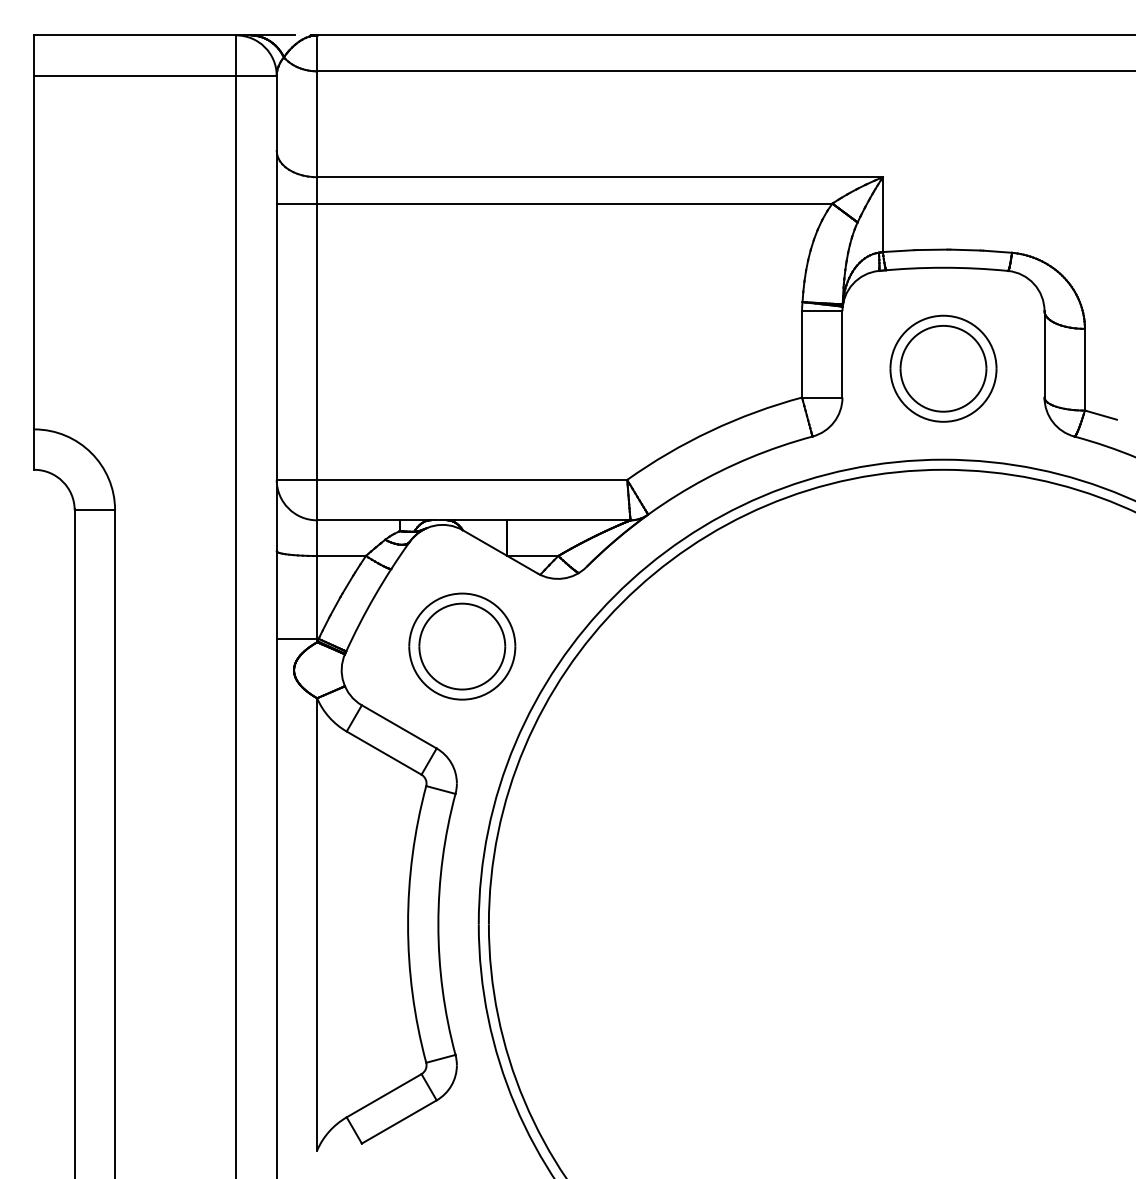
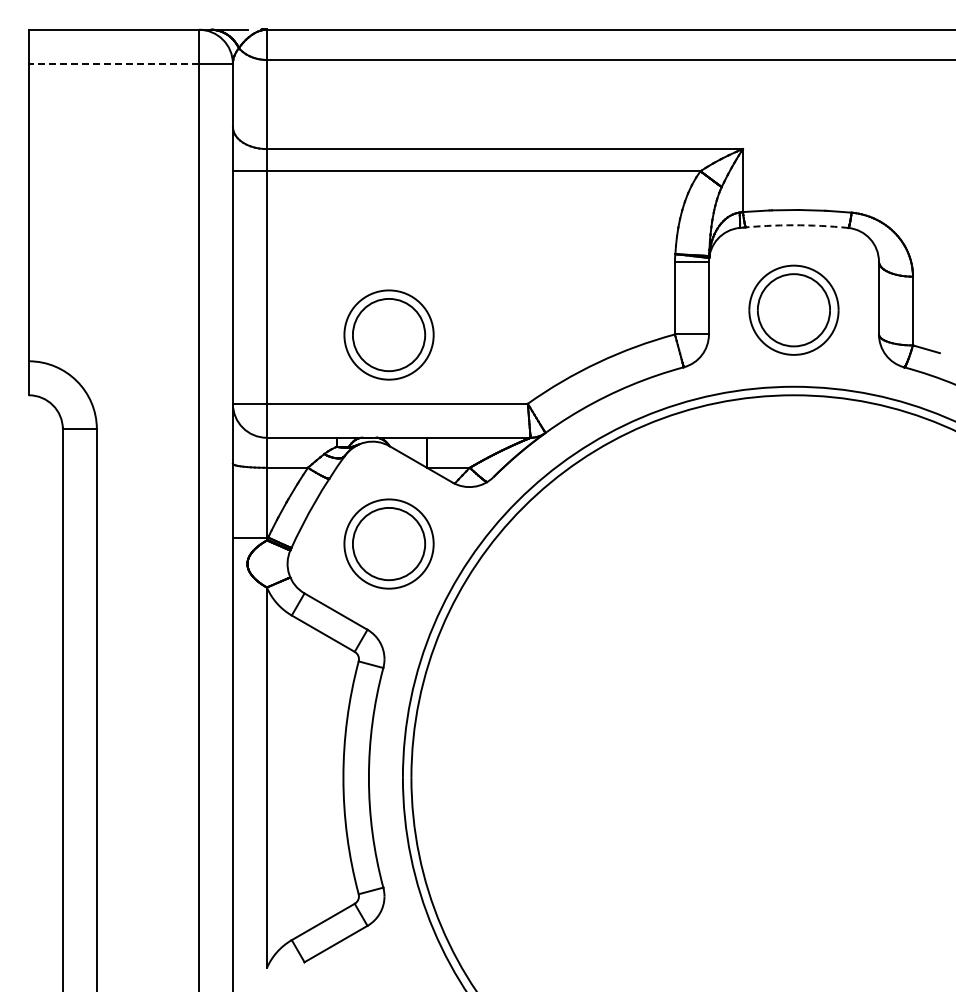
line: (134, 75) -> (113, 63), solid -> dashed
arc: (942, 268) -> (793, 225), solid -> dashed
part: (461, 397) -> (388, 334), added

